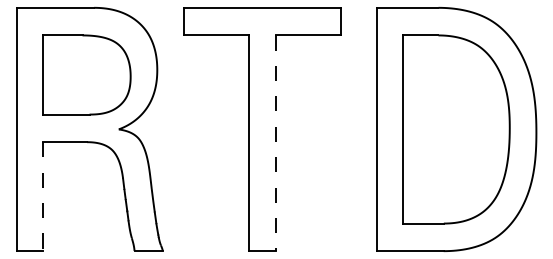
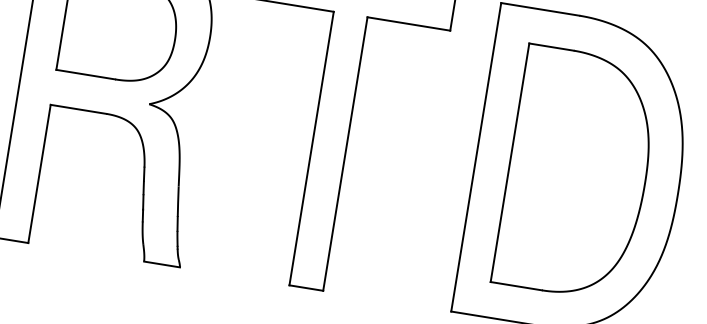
line: (275, 143) -> (344, 154), dashed -> solid
line: (43, 197) -> (39, 175), dashed -> solid

